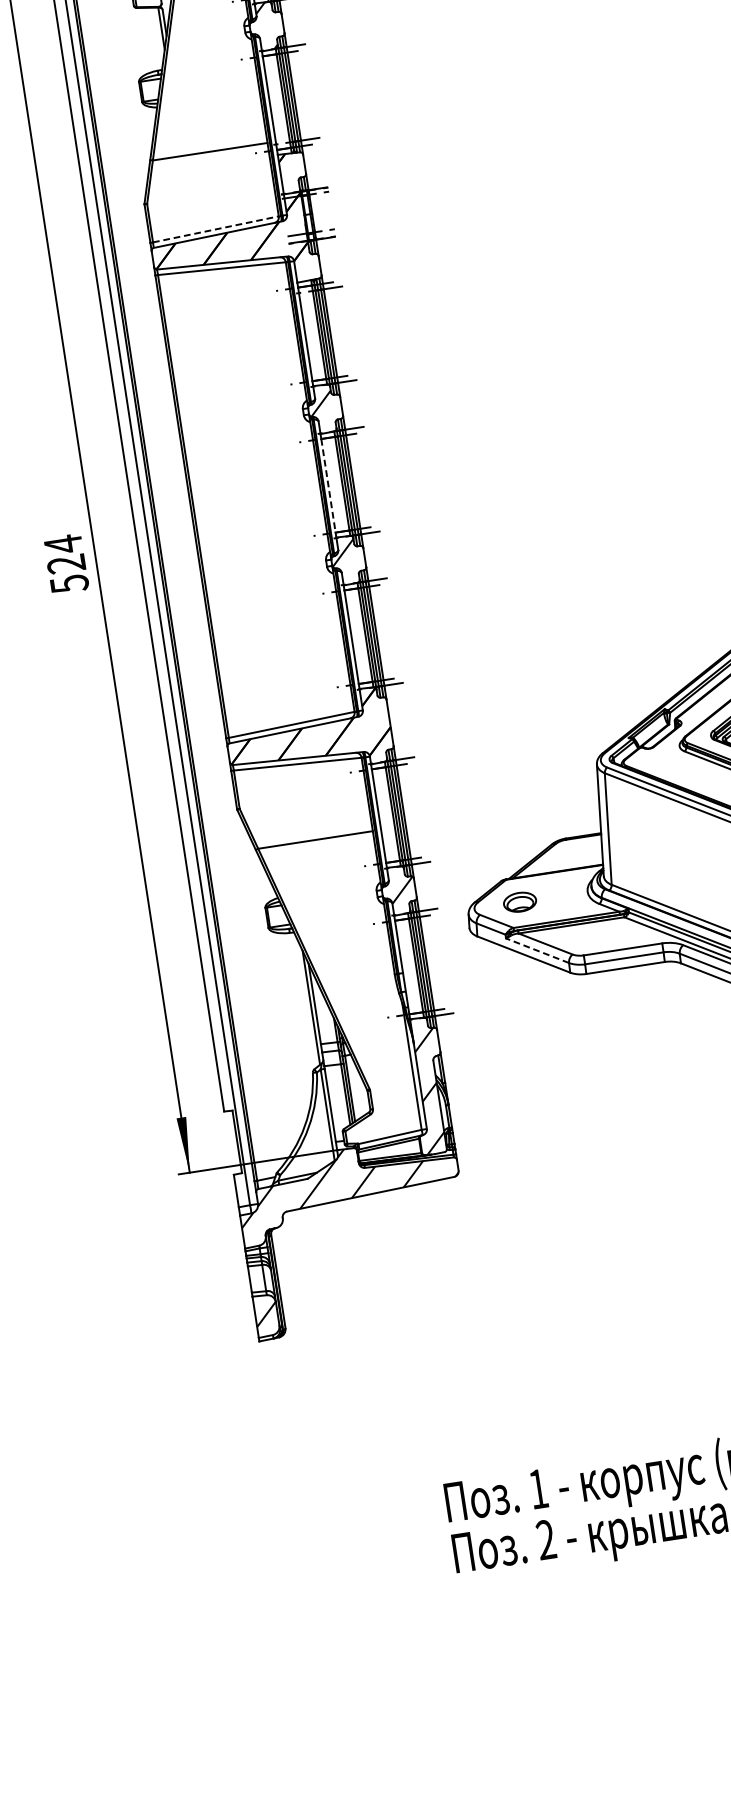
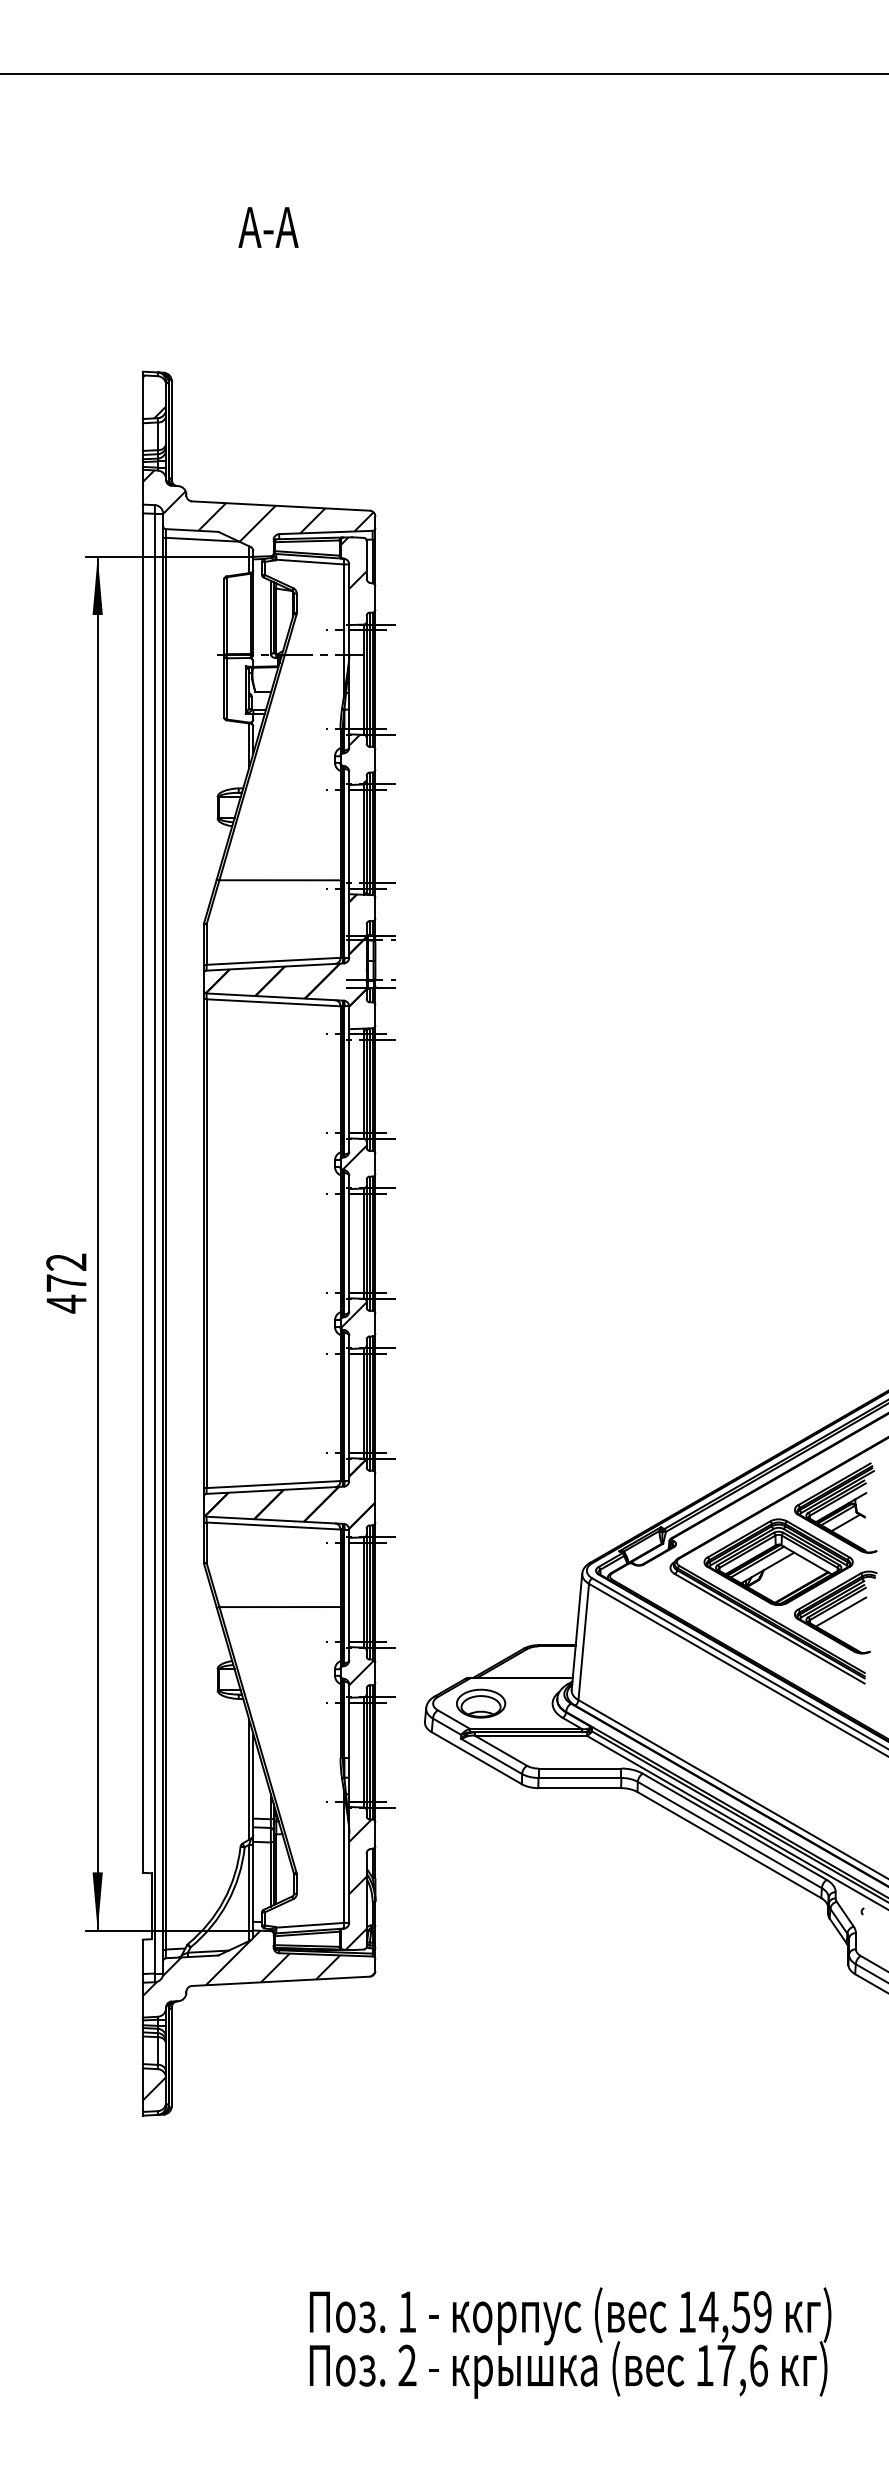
line: (216, 229) -> (274, 961), dashed -> solid
line: (328, 486) -> (349, 1244), dashed -> solid
text: (66, 564) -> (66, 1283), 524 -> 472
part: (520, 902) -> (481, 1703), size x1.43
line: (537, 950) -> (491, 1756), dashed -> solid

